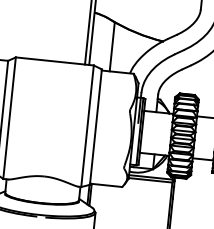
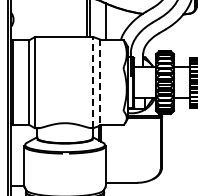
line: (87, 126) -> (93, 82), solid -> dashed
line: (95, 128) -> (99, 83), solid -> dashed

